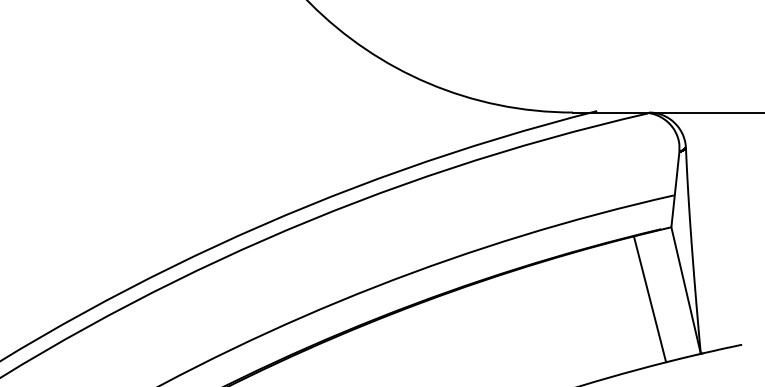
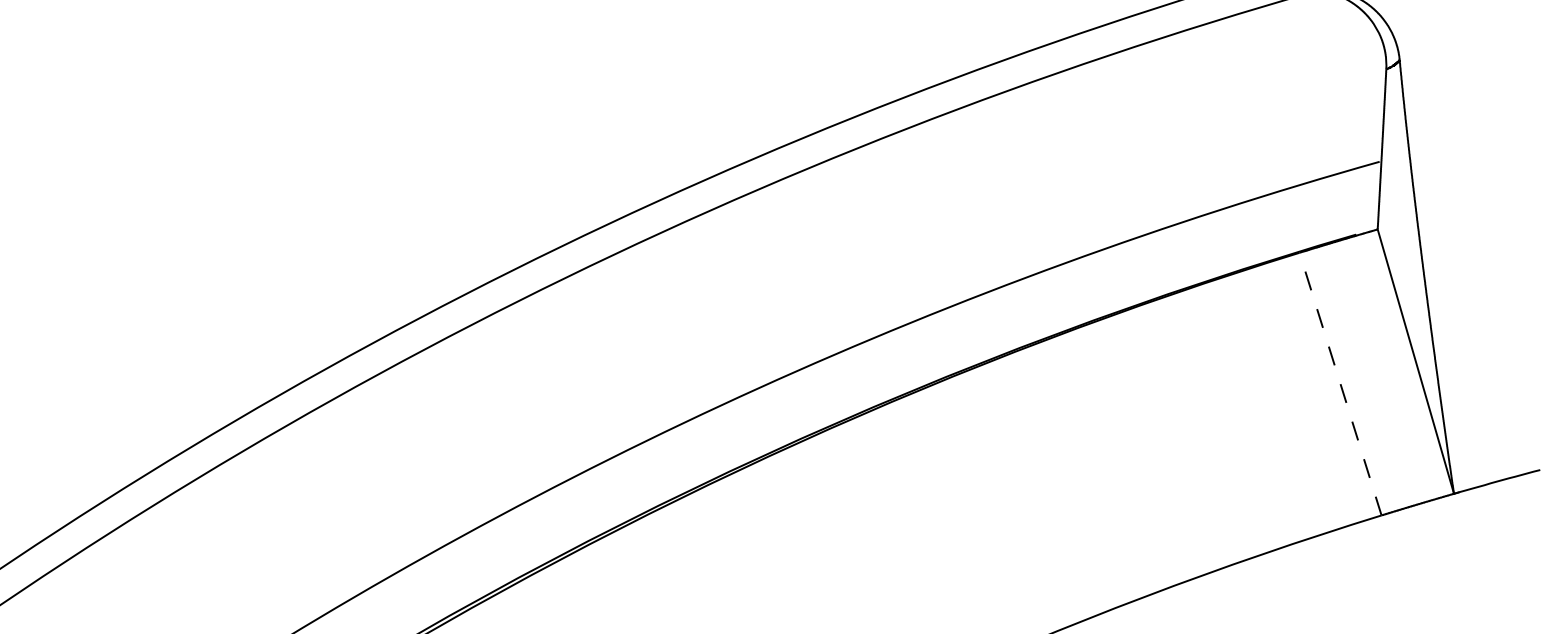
line: (650, 299) -> (1341, 384), solid -> dashed

